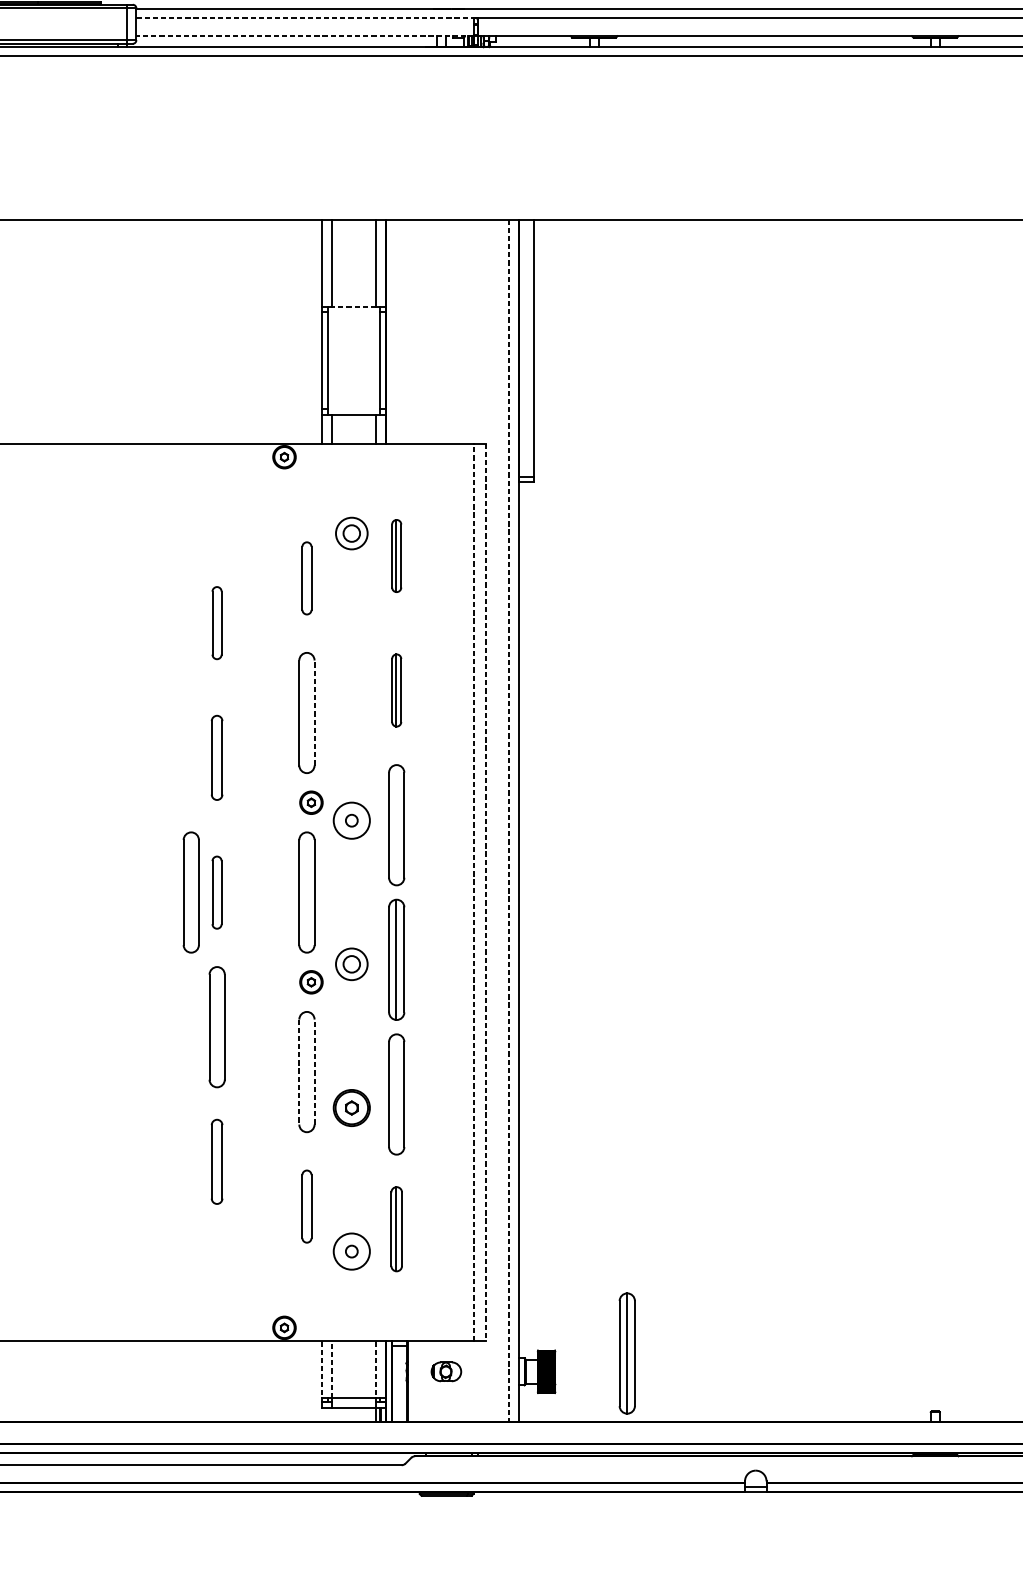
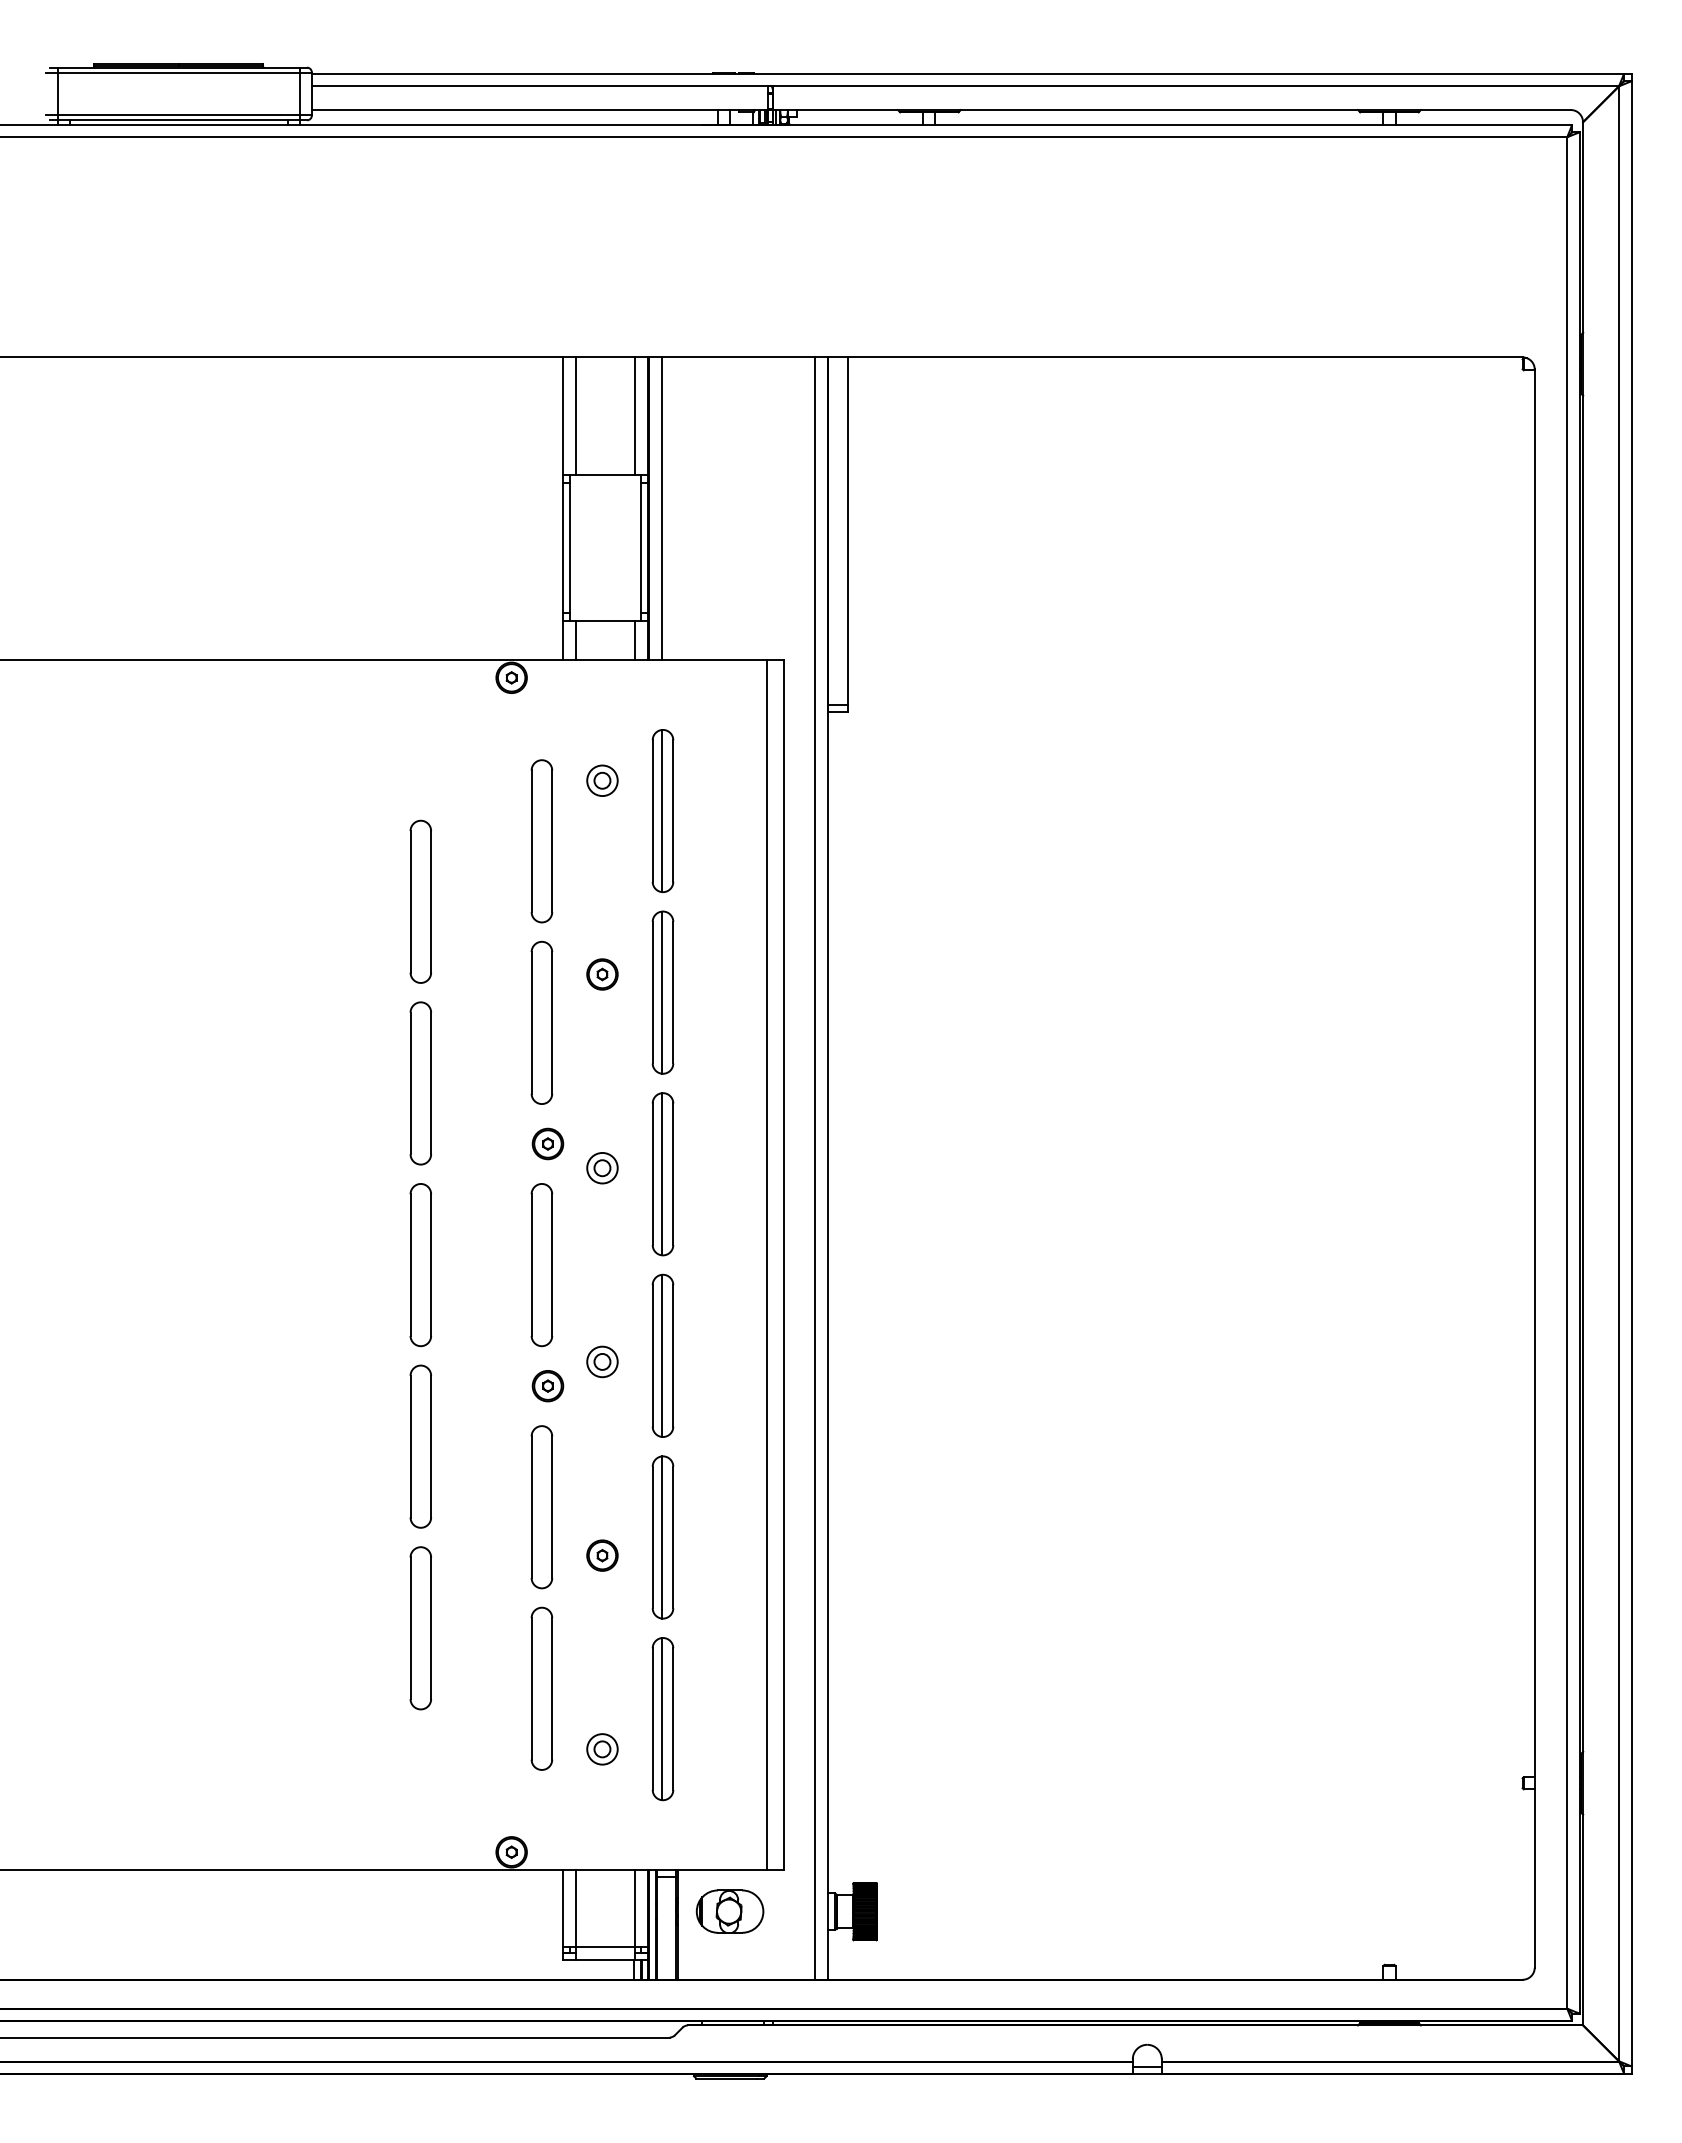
line: (305, 18) -> (539, 86), dashed -> solid
line: (305, 36) -> (539, 110), dashed -> solid
line: (354, 307) -> (605, 475), dashed -> solid
line: (396, 331) -> (662, 508), added
part: (351, 533) -> (602, 780), size x0.71
part: (396, 556) -> (662, 811), size x1.67
part: (306, 578) -> (541, 841), size x1.67
part: (216, 622) -> (420, 901), size x1.67
part: (351, 677) -> (602, 974), added
part: (396, 690) -> (662, 992), size x1.67
line: (314, 712) -> (552, 1022), dashed -> solid
part: (216, 757) -> (420, 1083), size x1.43
circle: (351, 820) -> (602, 1167), size x0.62
line: (509, 821) -> (815, 1169), dashed -> solid
line: (396, 825) -> (662, 1174), added
part: (190, 892) -> (385, 1265), removed
part: (216, 892) -> (420, 1265), size x1.67
line: (474, 892) -> (767, 1264), dashed -> solid
line: (486, 892) -> (784, 1265), dashed -> solid
part: (351, 964) -> (602, 1361), size x0.71
line: (299, 1072) -> (531, 1507), dashed -> solid
line: (314, 1072) -> (552, 1507), dashed -> solid
line: (396, 1094) -> (662, 1537), added
part: (351, 1107) -> (602, 1555), size x0.62
part: (216, 1161) -> (420, 1628), size x1.43
part: (306, 1206) -> (541, 1688), size x1.67
part: (396, 1229) -> (662, 1719), size x1.43
circle: (351, 1251) -> (602, 1749), size x0.62
part: (626, 1353) -> (973, 1886), removed
line: (332, 1369) -> (576, 1908), dashed -> solid
line: (322, 1370) -> (562, 1909), dashed -> solid
line: (376, 1370) -> (635, 1909), dashed -> solid
part: (446, 1371) -> (729, 1911), size x1.67

